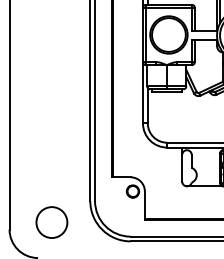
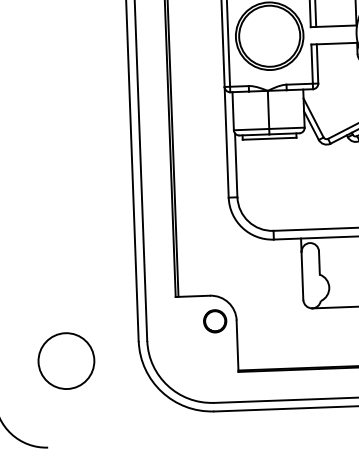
circle: (51, 222) -> (65, 361), moved

